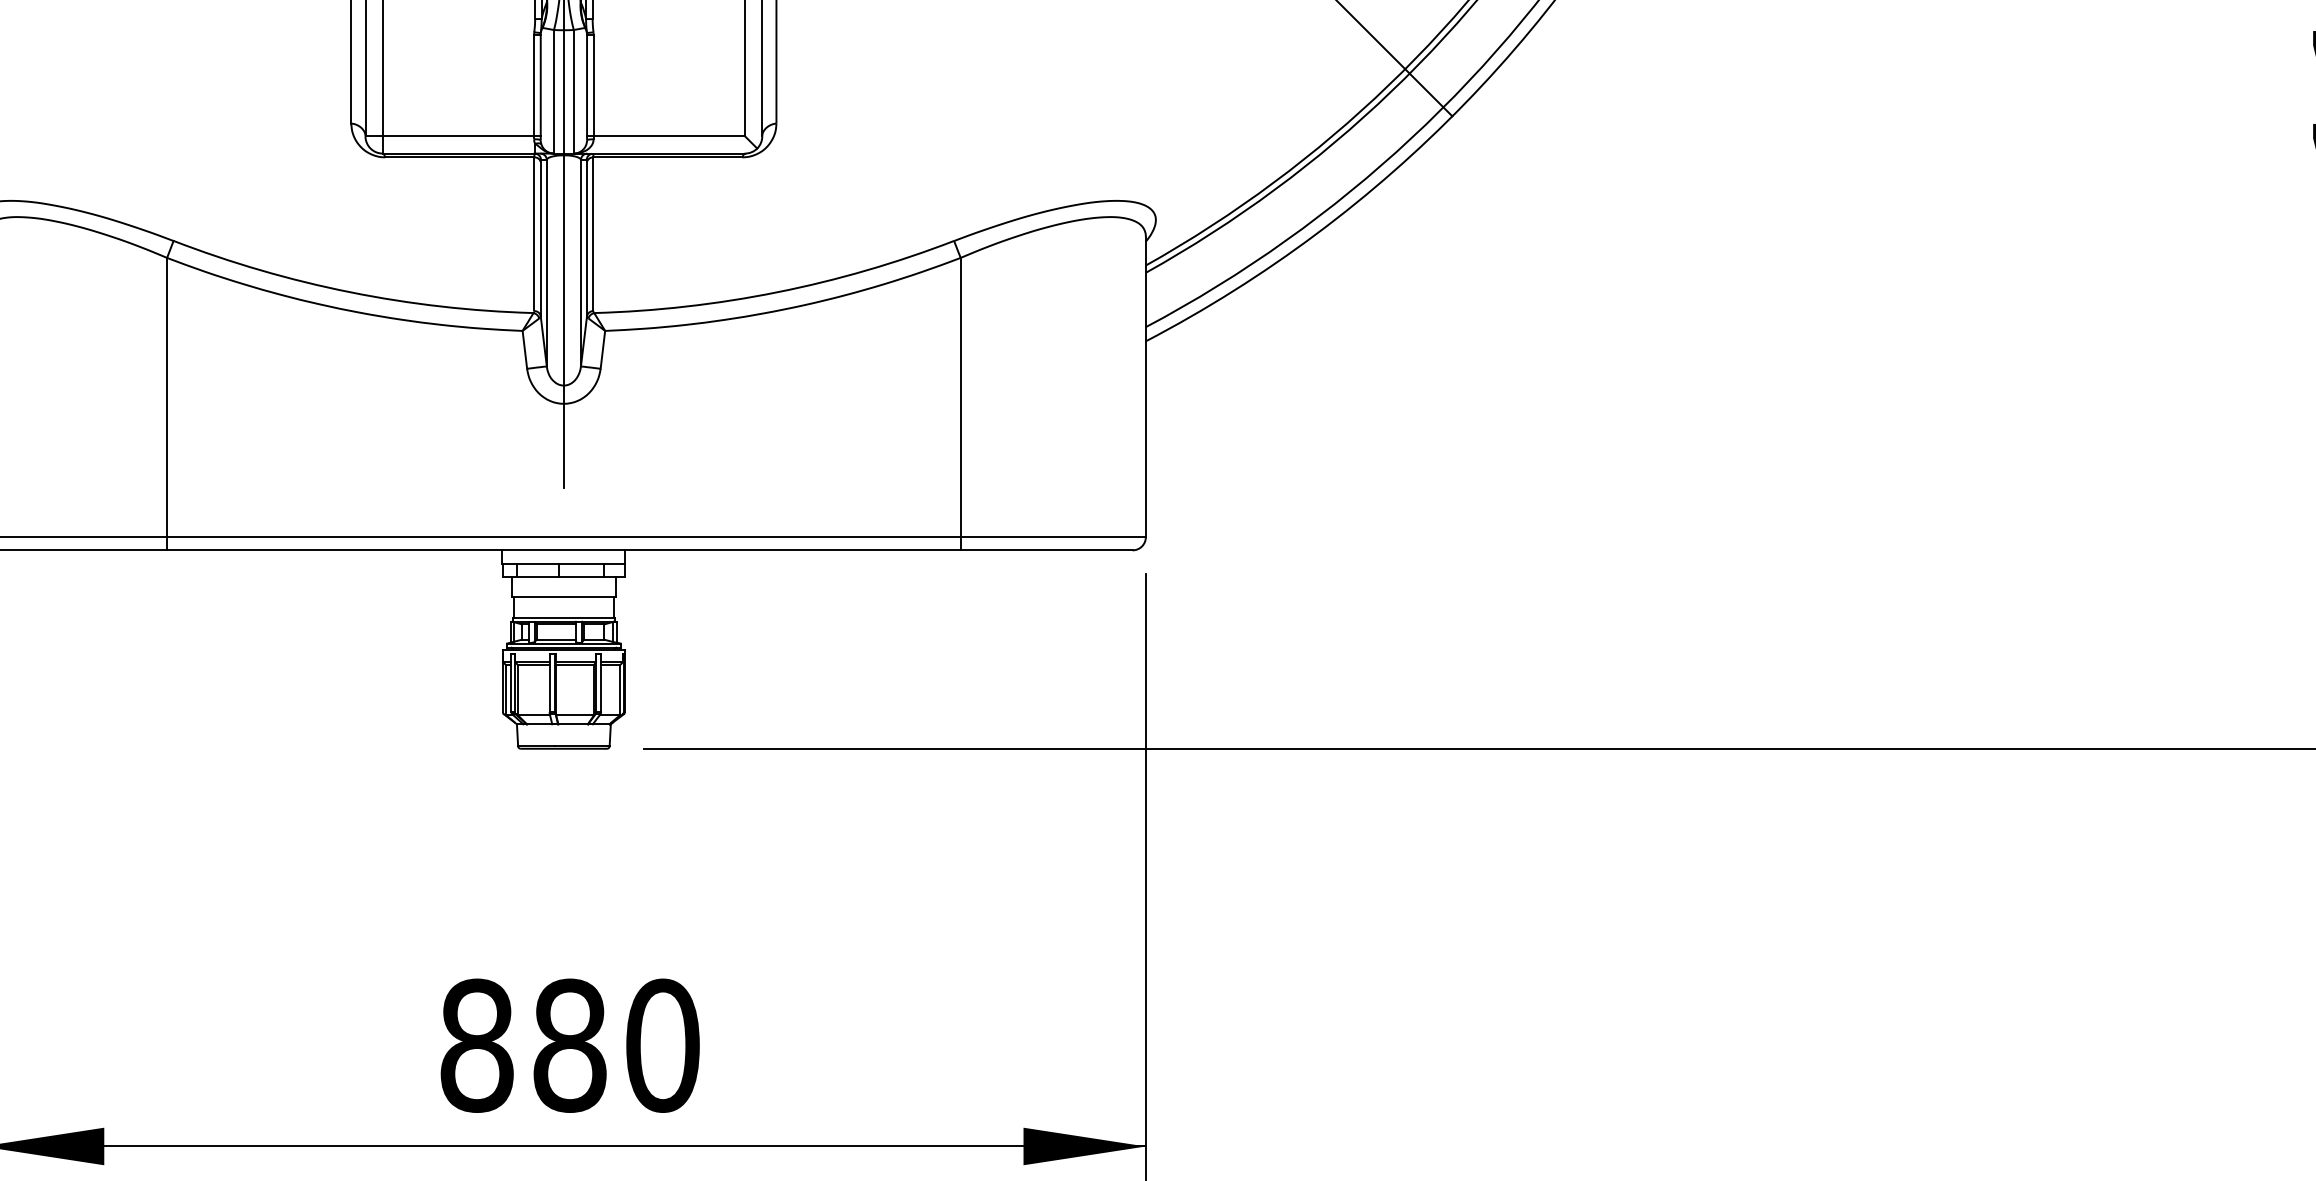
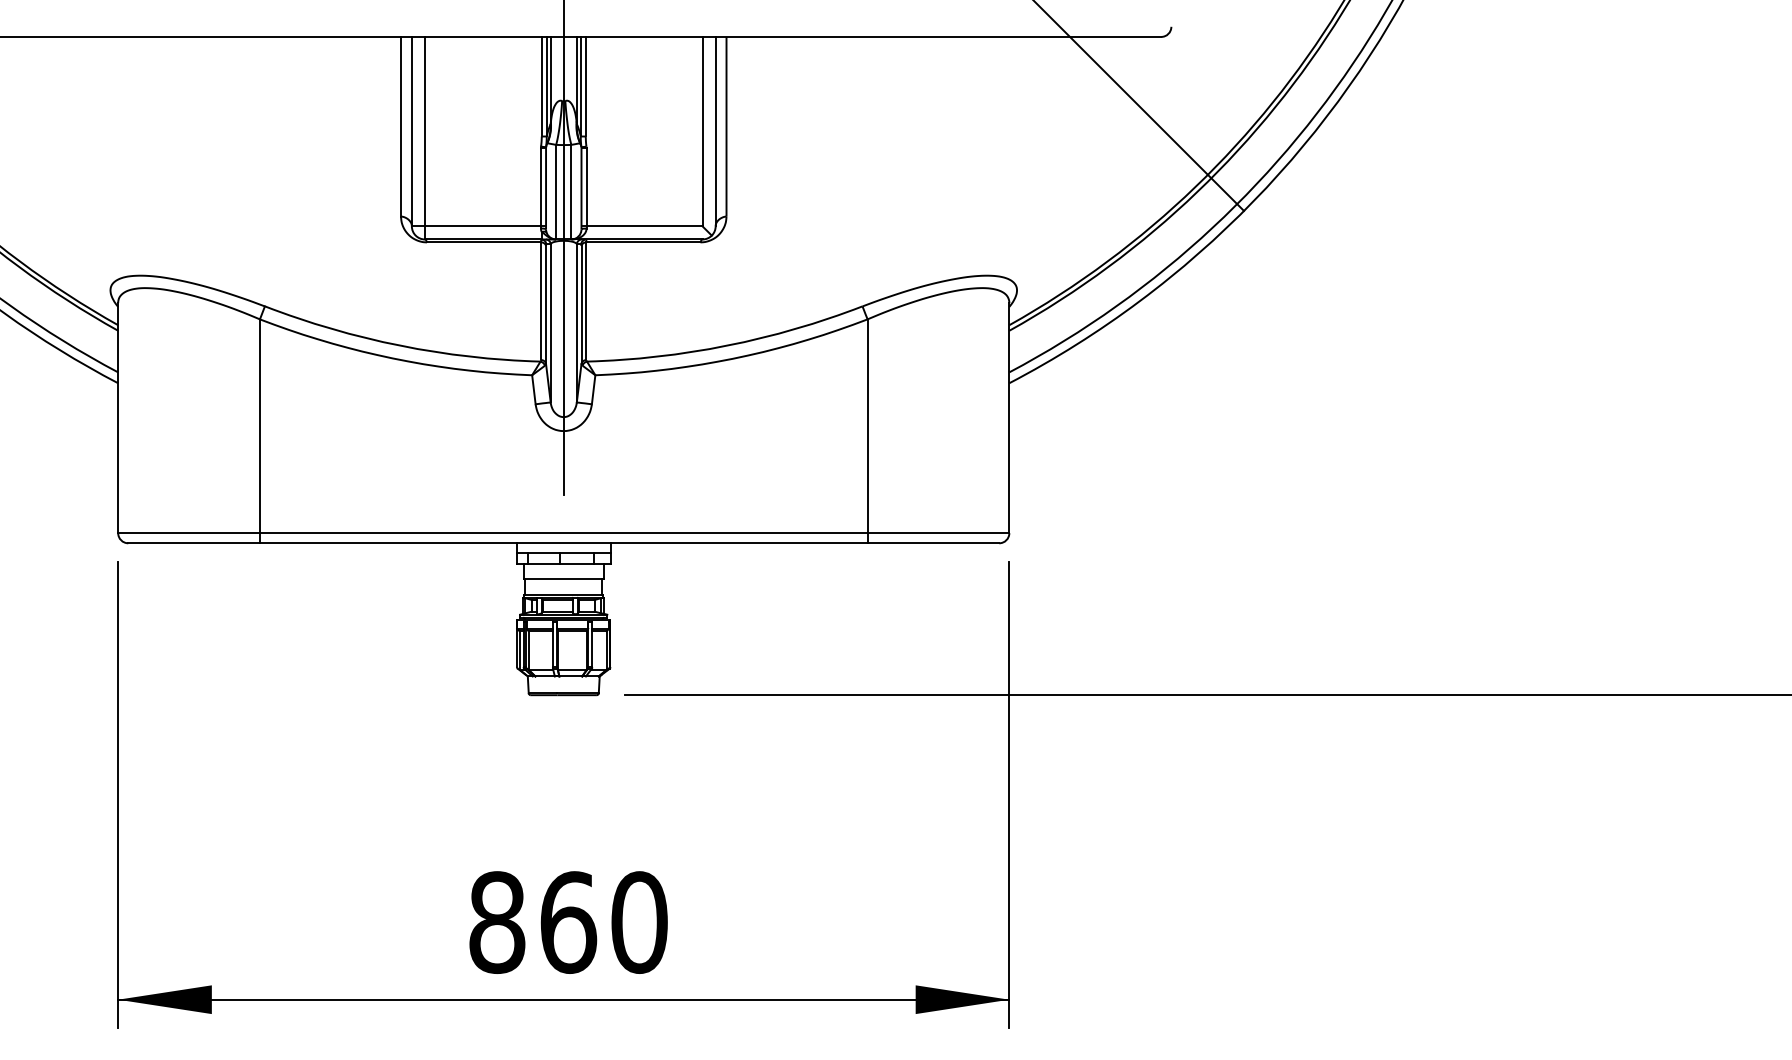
text: (570, 1045) -> (568, 922), 880 -> 860

